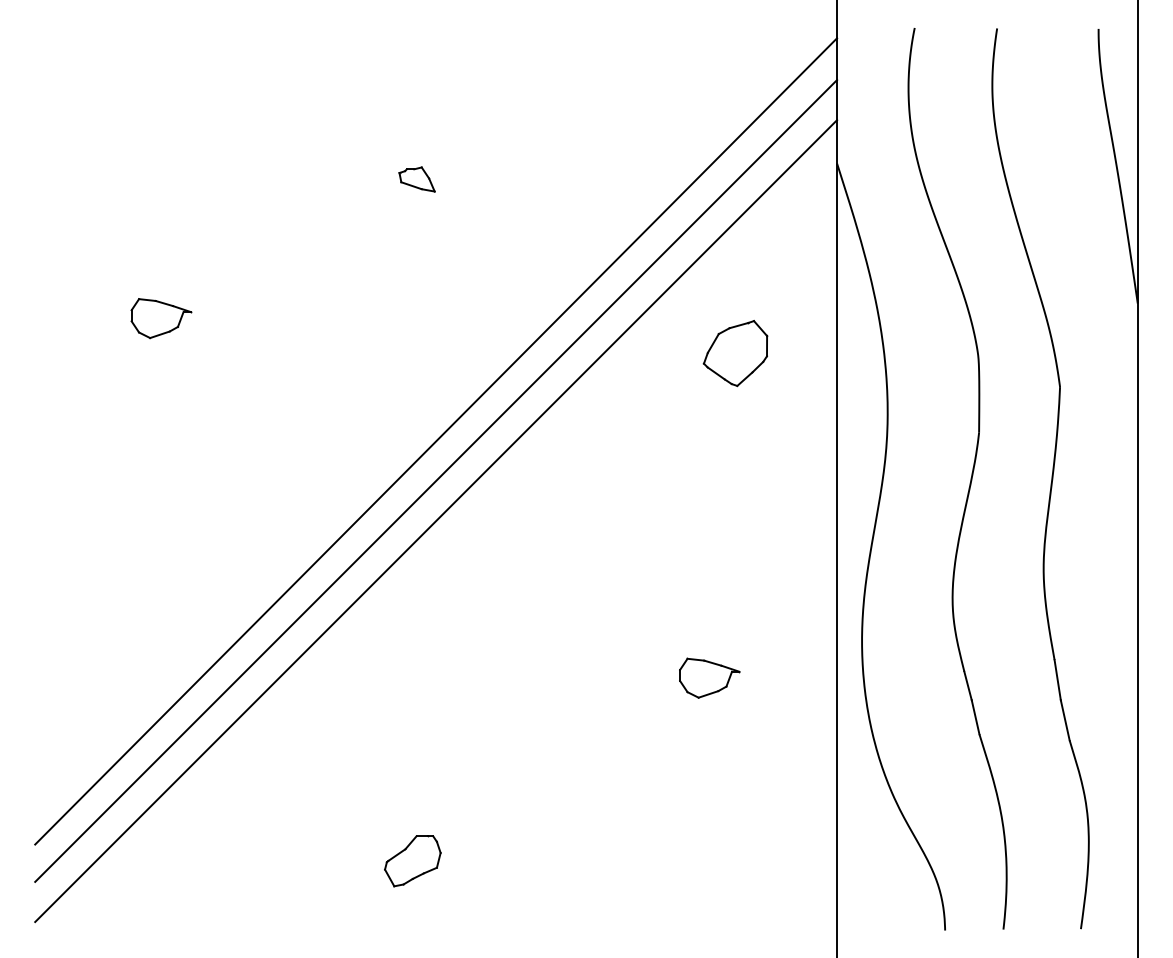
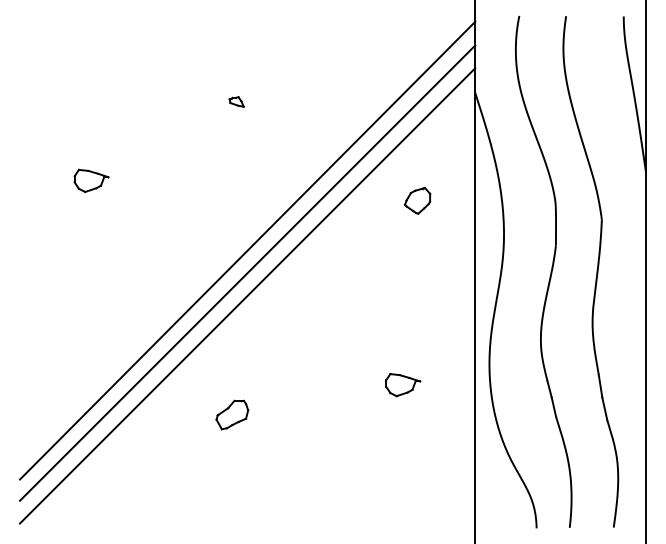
part: (416, 178) -> (236, 101), size x0.7
part: (735, 353) -> (417, 200), size x0.7
part: (413, 860) -> (232, 414), moved

